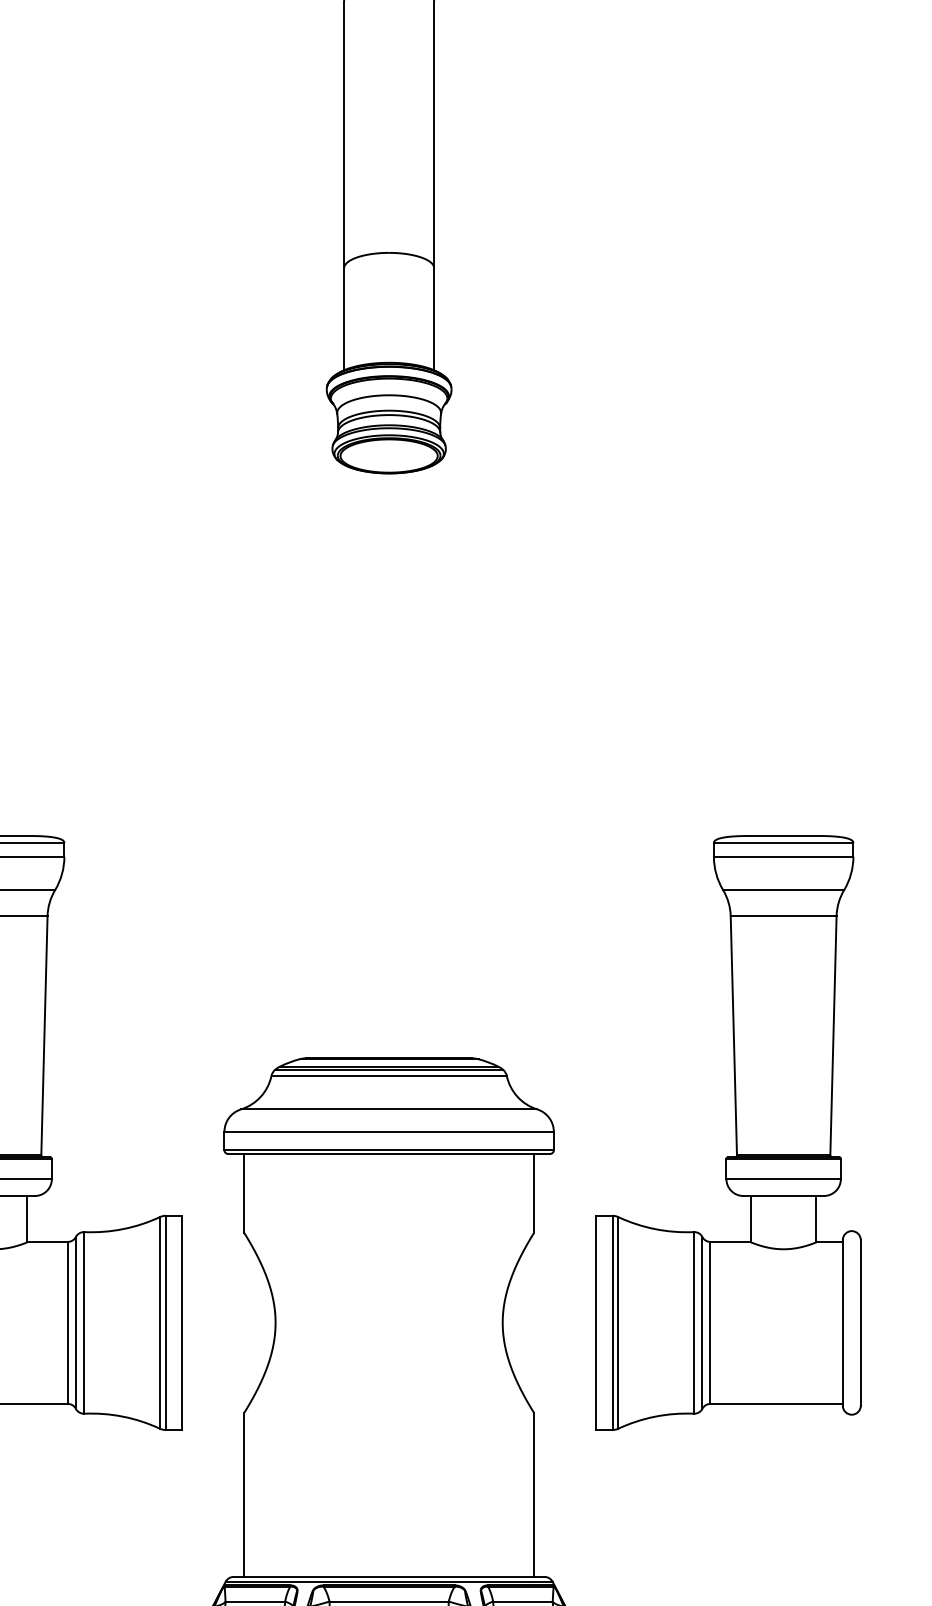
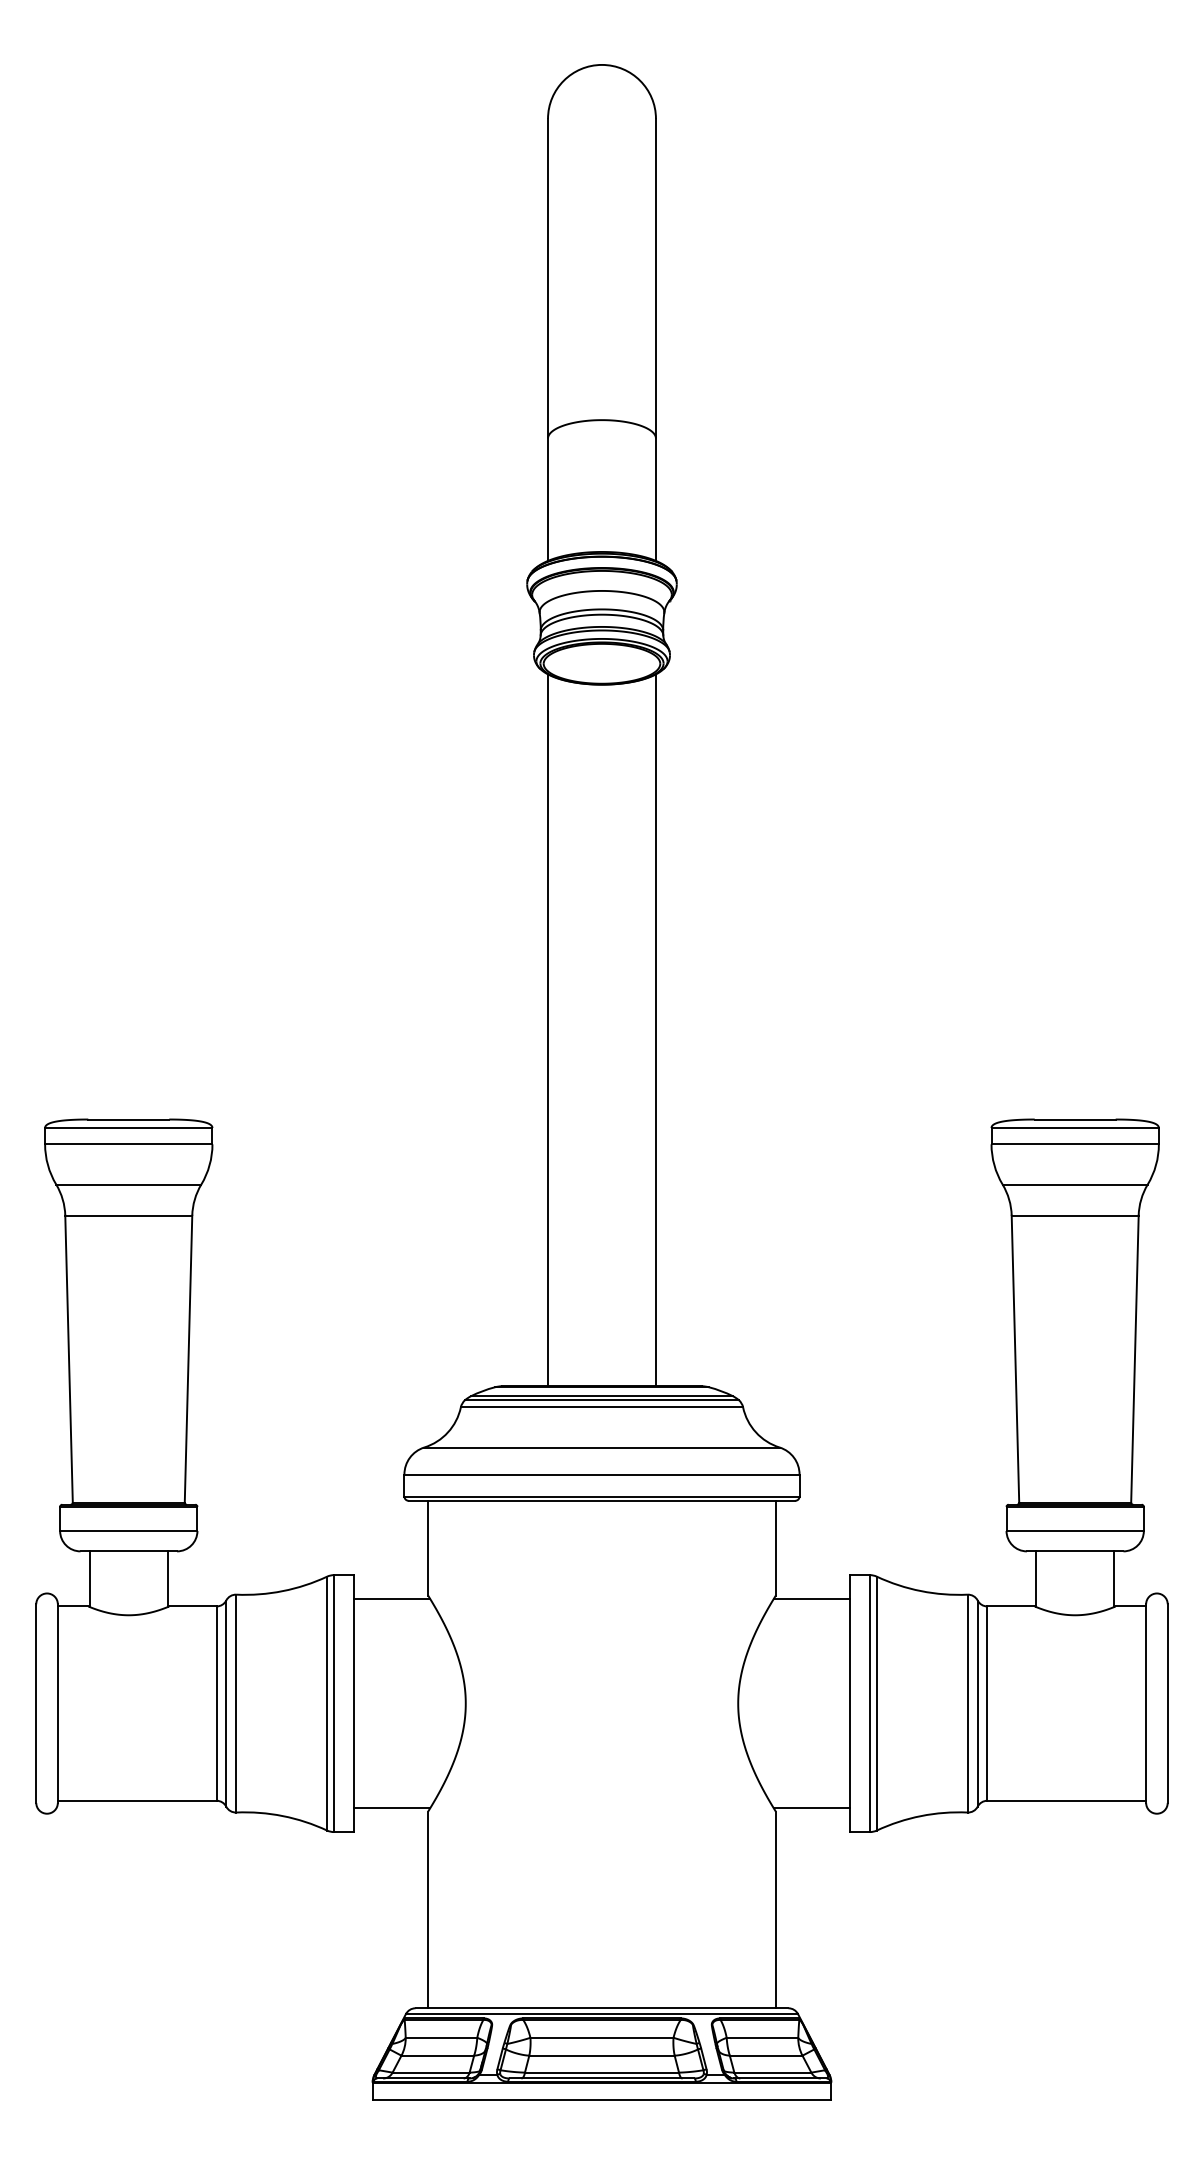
line: (344, 761) -> (548, 1030), added
line: (433, 761) -> (655, 1030), added
line: (213, 1235) -> (391, 1598), added
line: (563, 1235) -> (811, 1598), added
line: (213, 1410) -> (391, 1808), added
line: (563, 1410) -> (811, 1808), added

